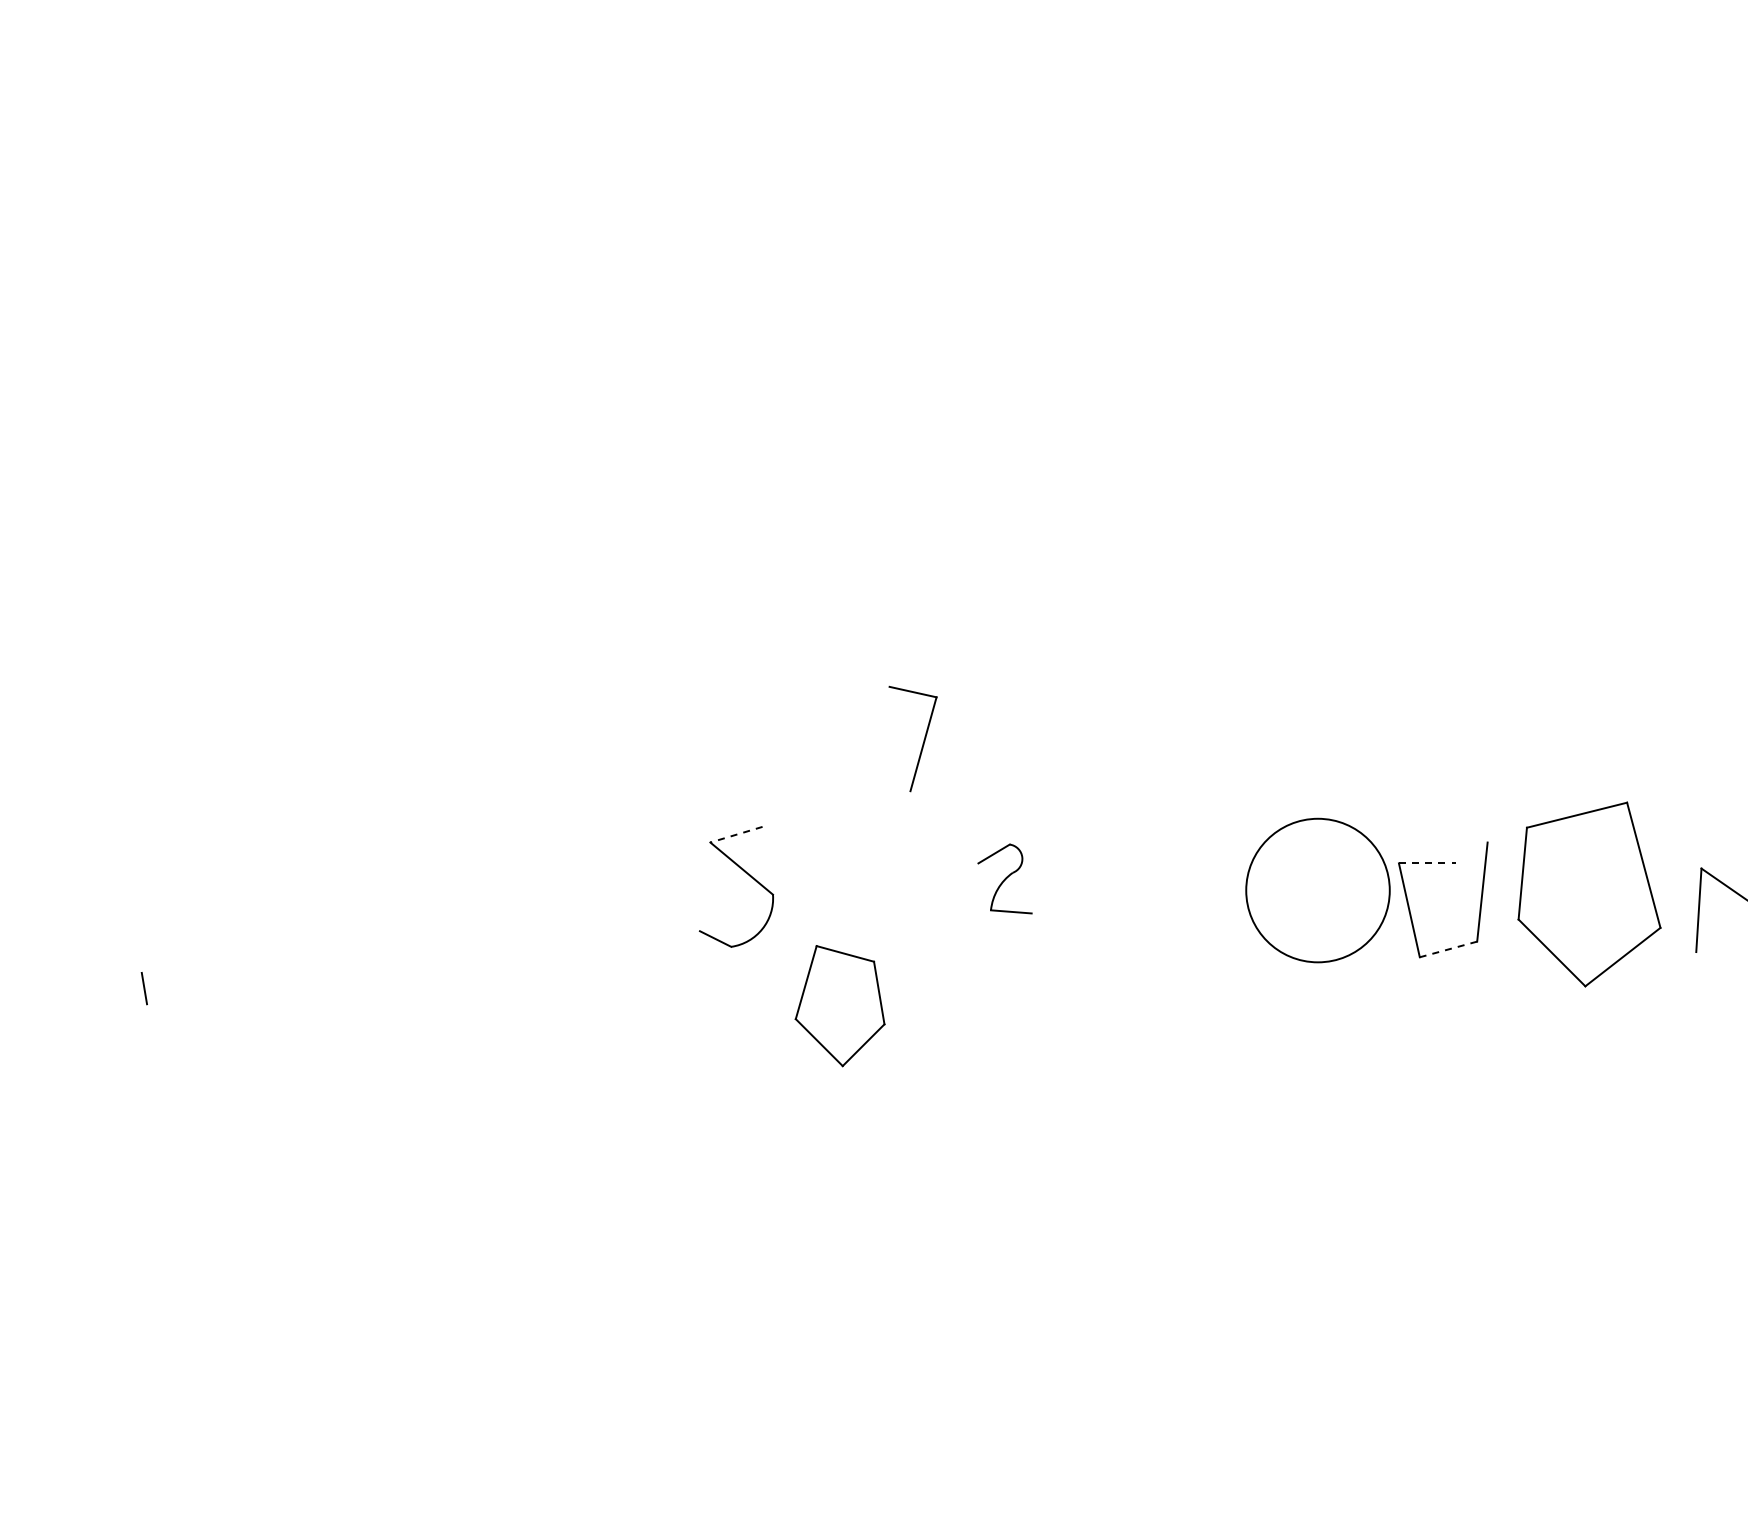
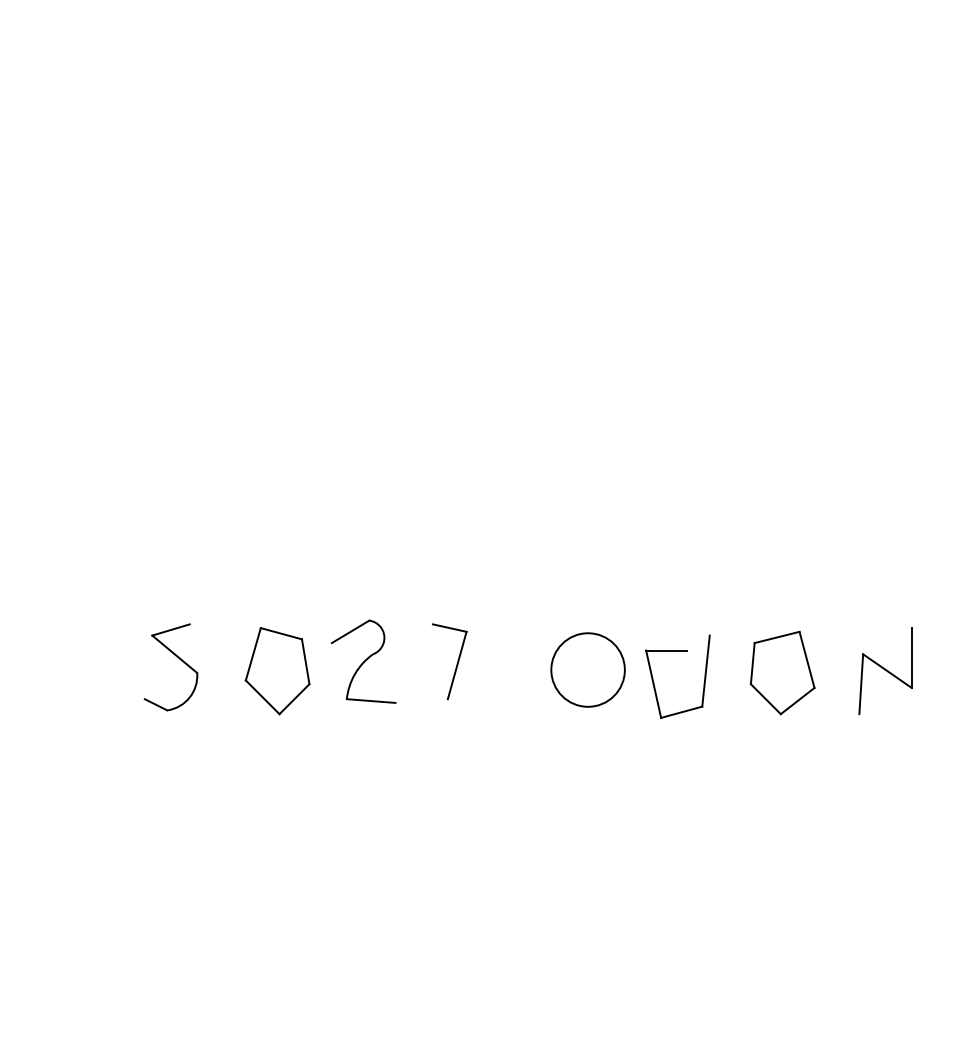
part: (923, 739) -> (457, 662), moved
line: (736, 834) -> (171, 629), dashed -> solid
line: (1427, 863) -> (666, 650), dashed -> solid
part: (1004, 878) -> (363, 661), size x1.67
circle: (1317, 890) -> (587, 669), size x0.71
part: (1588, 894) -> (782, 672), size x0.62
line: (1448, 949) -> (681, 712), dashed -> solid
part: (839, 1006) -> (277, 671), moved

